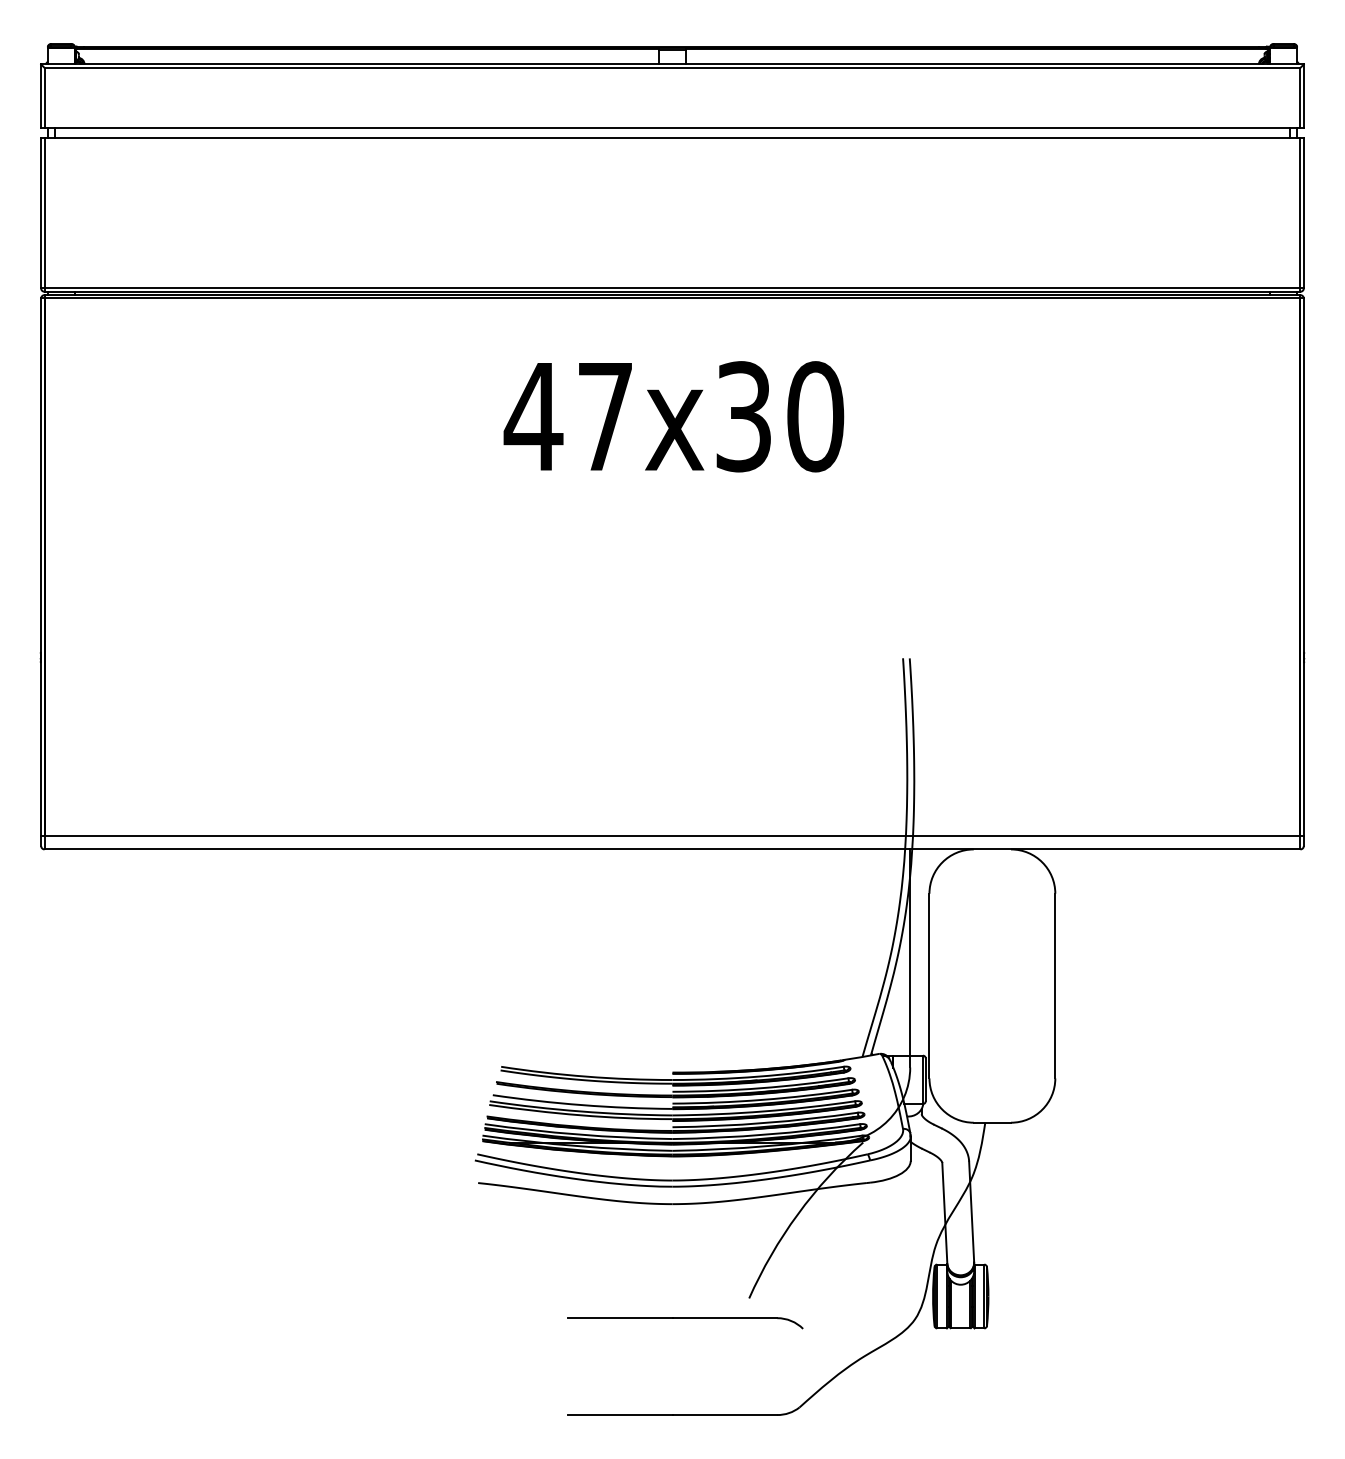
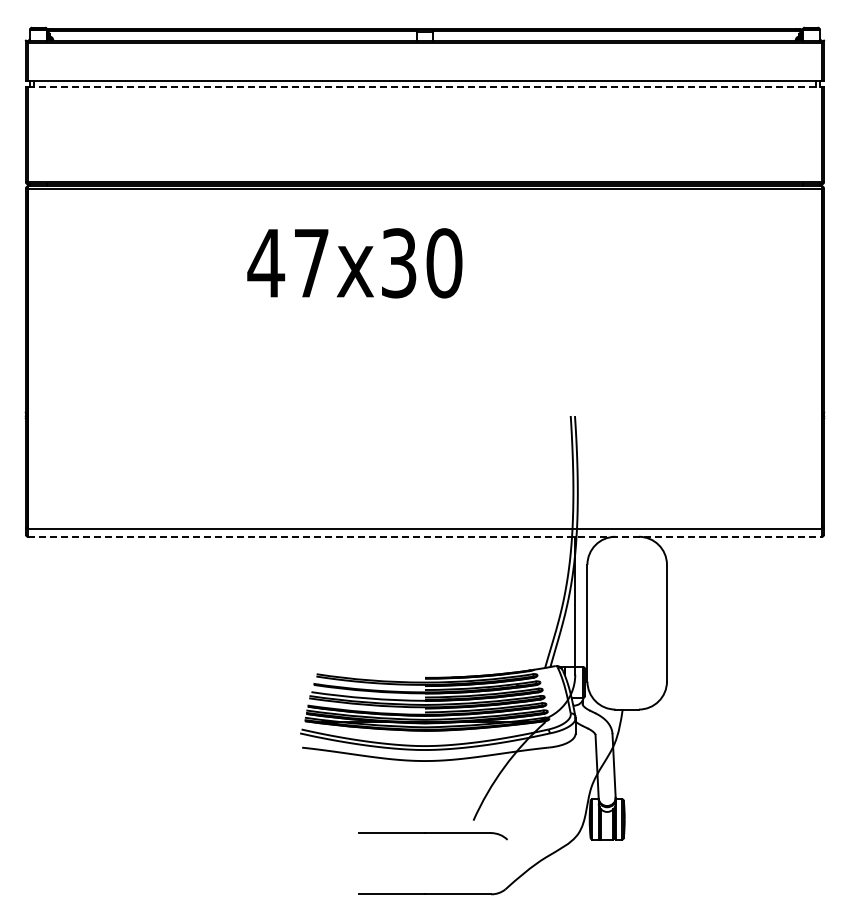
line: (671, 138) -> (424, 87), solid -> dashed
text: (673, 417) -> (354, 263), moved
line: (671, 848) -> (424, 536), solid -> dashed

